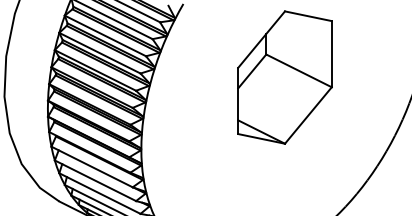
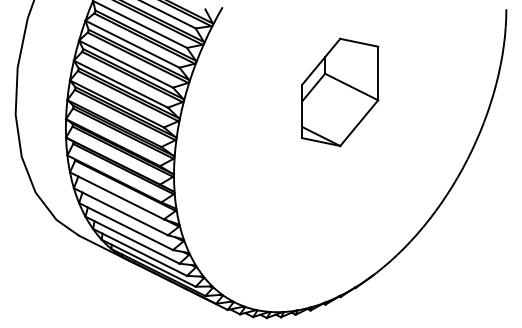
part: (285, 77) -> (340, 92), size x0.7

